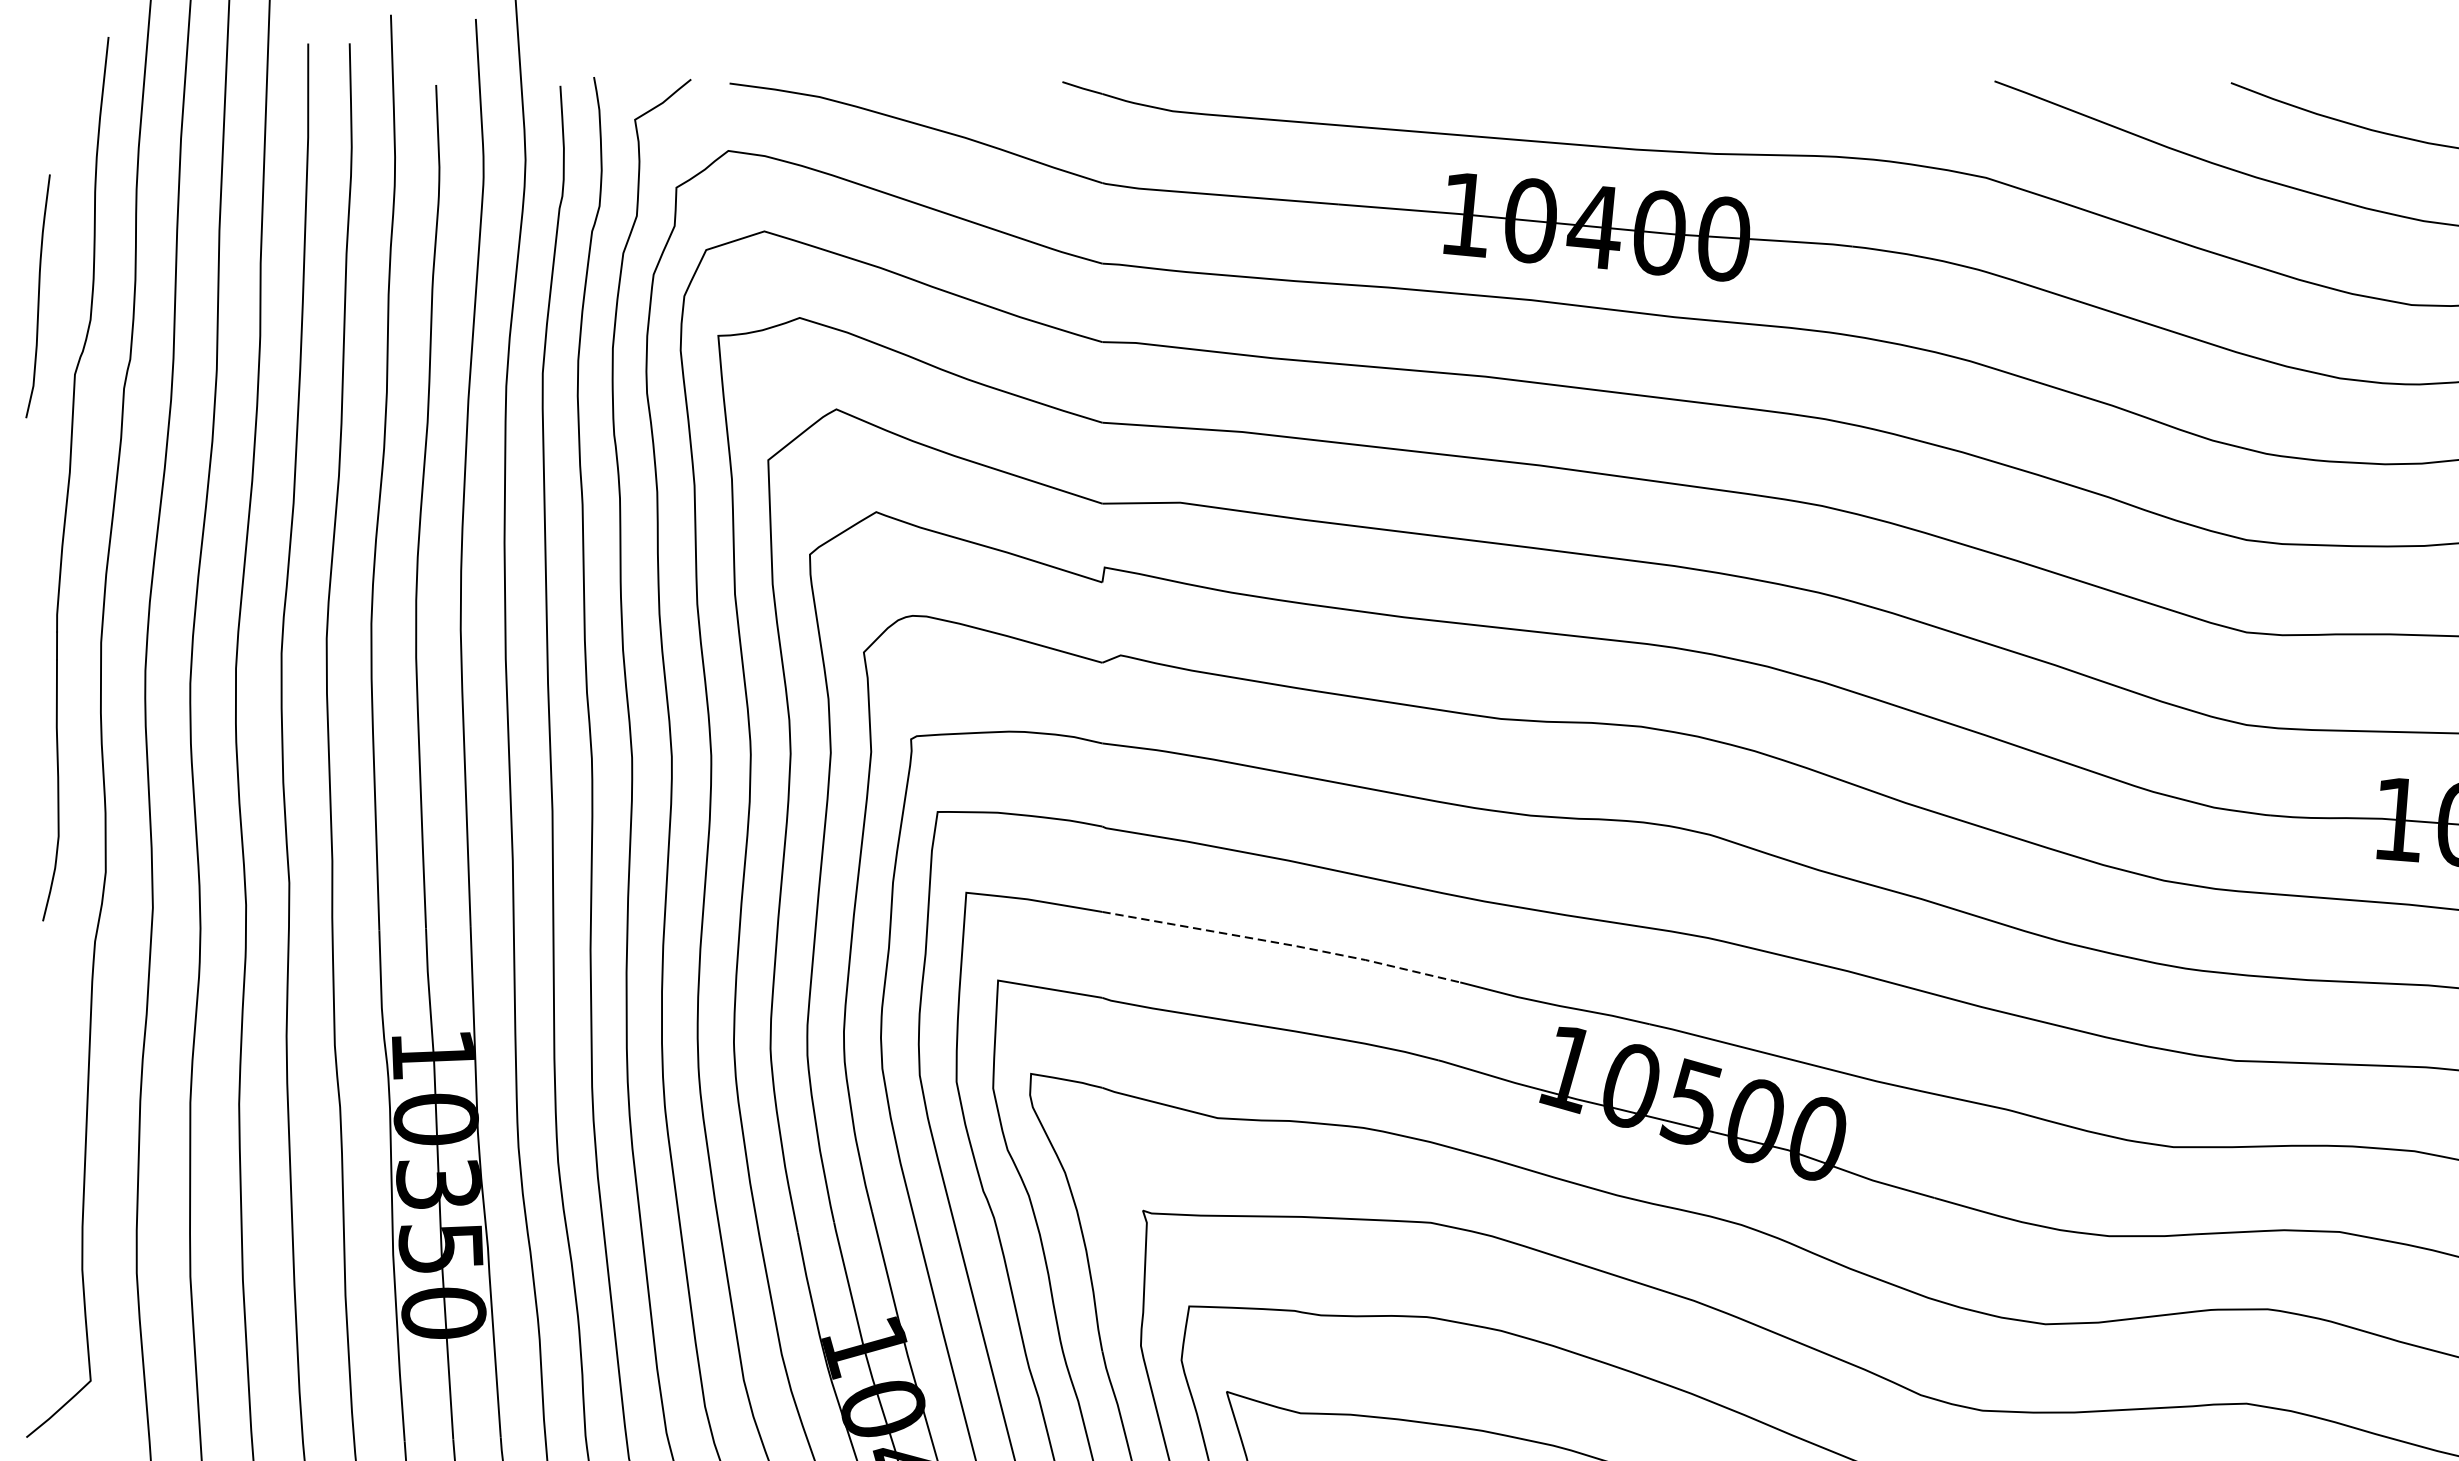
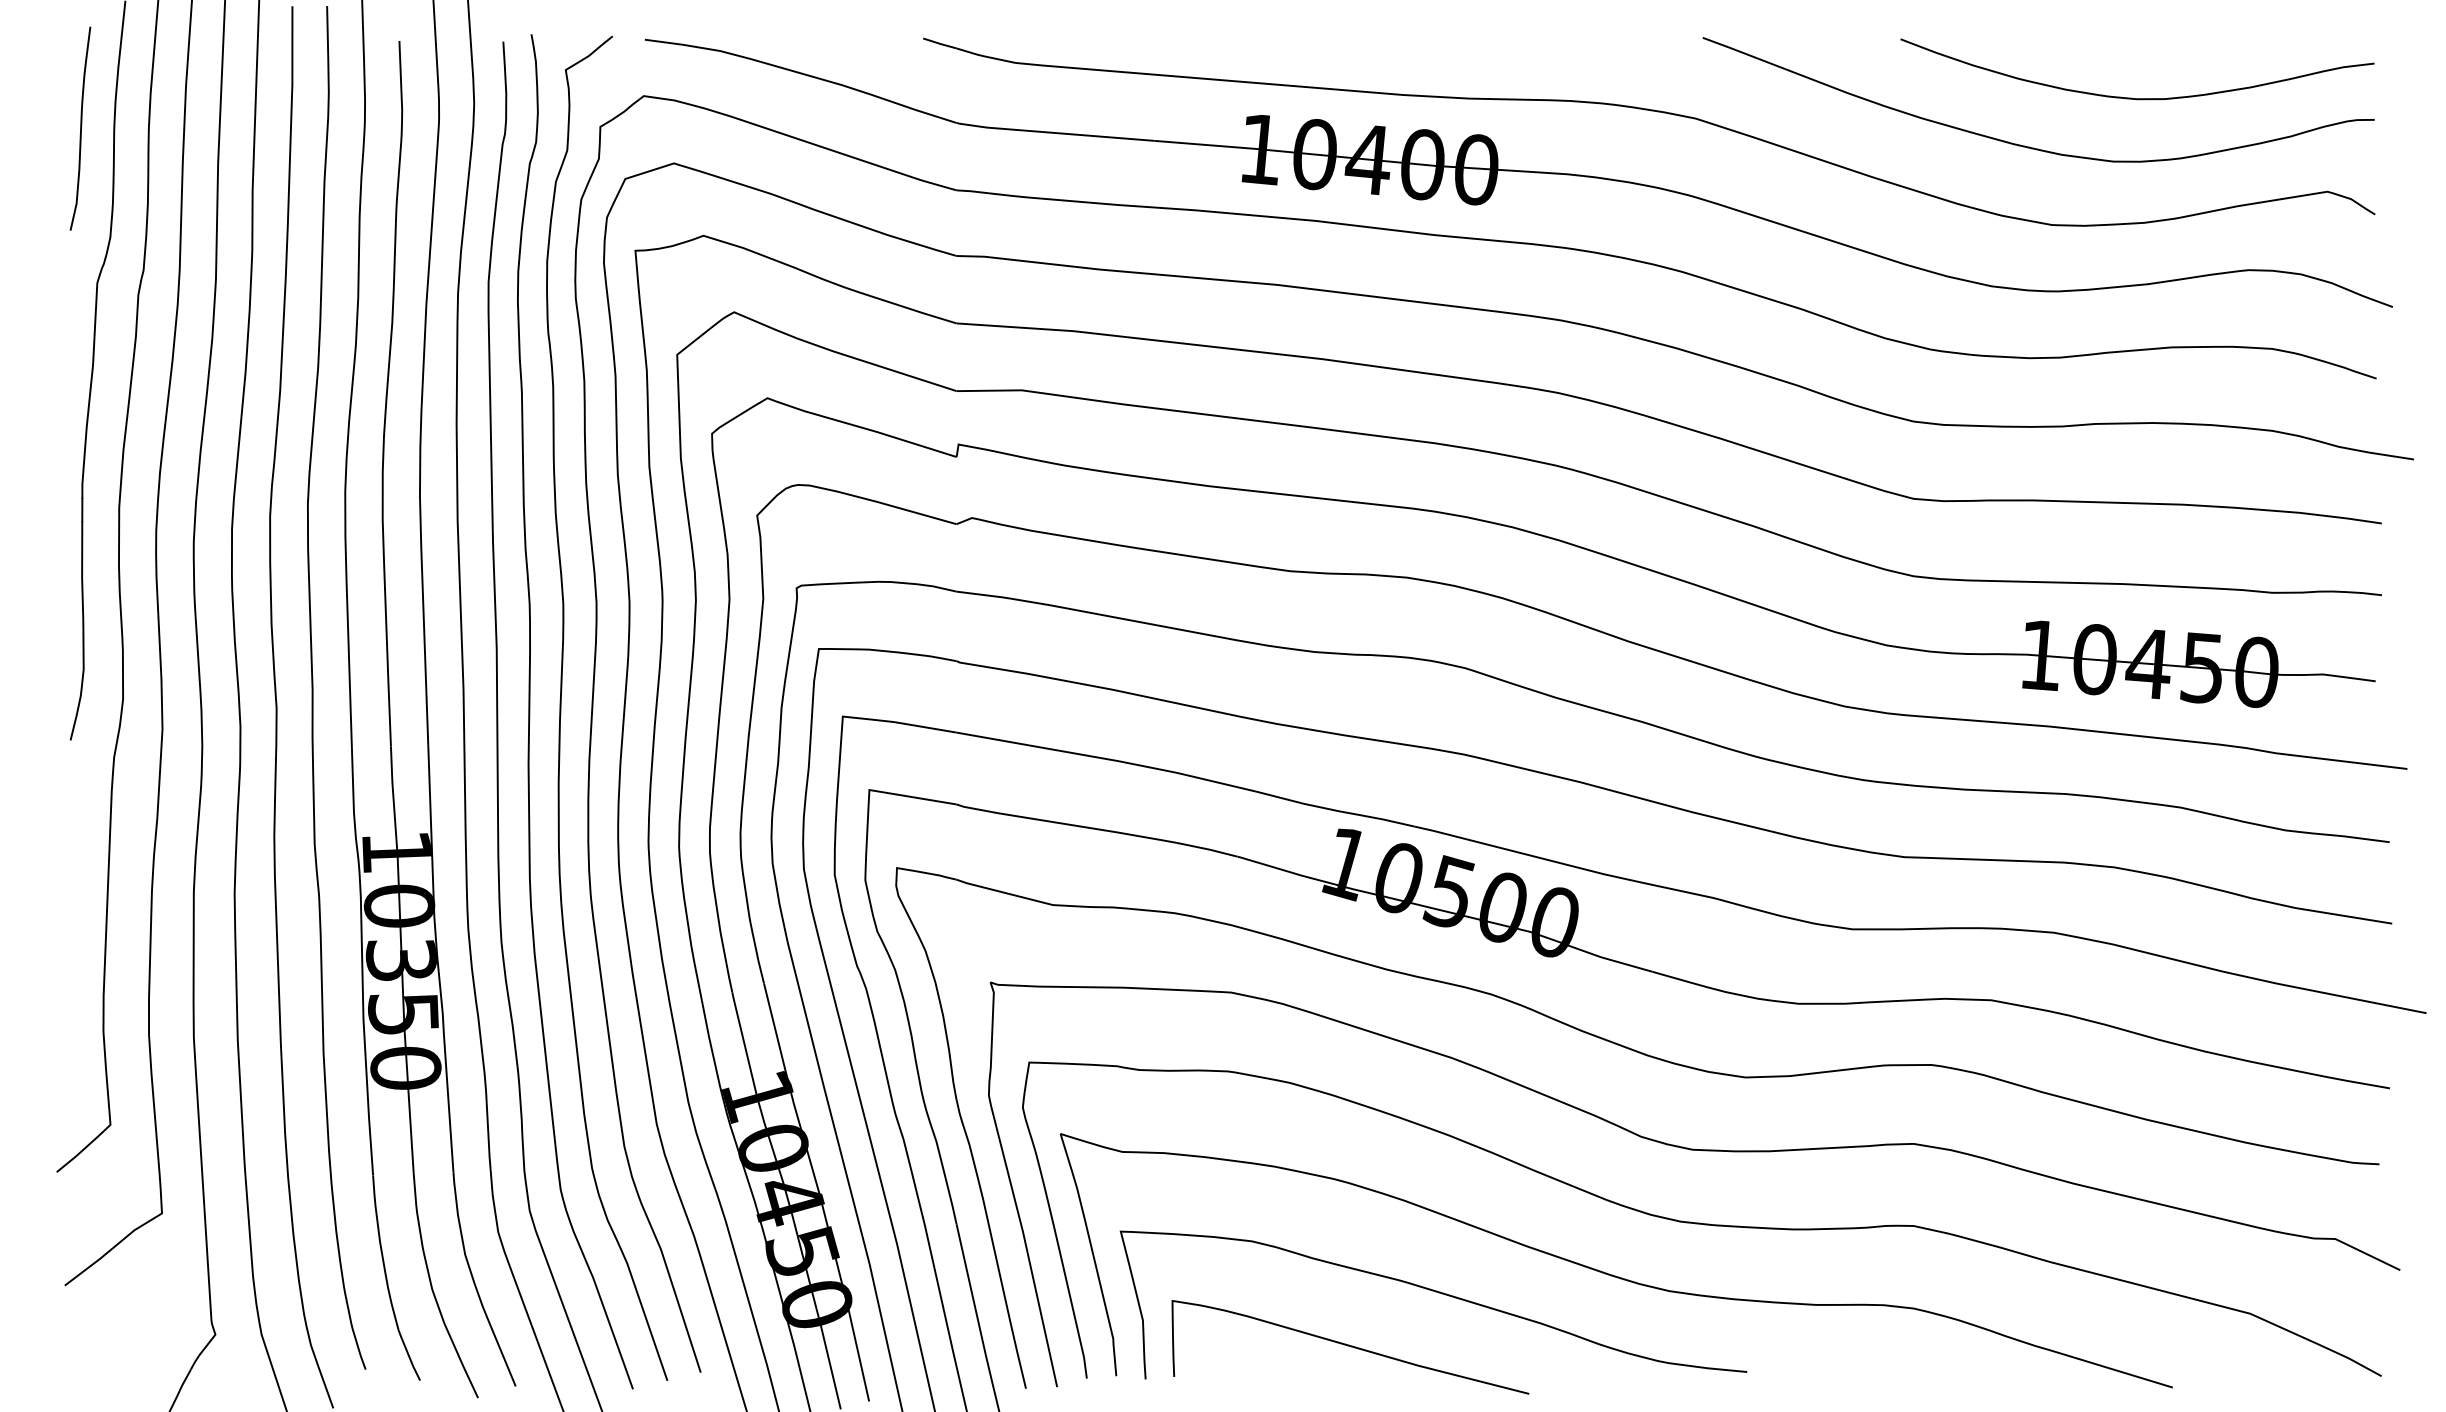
curve: (38, 296) -> (80, 128), moved
line: (1283, 944) -> (1108, 759), dashed -> solid

